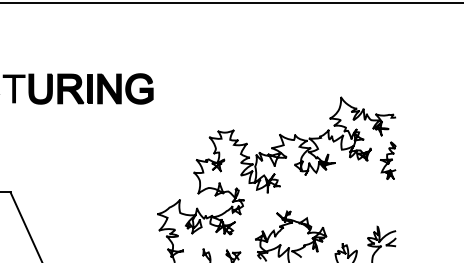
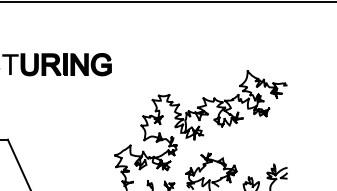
curve: (387, 160) -> (281, 116), removed

